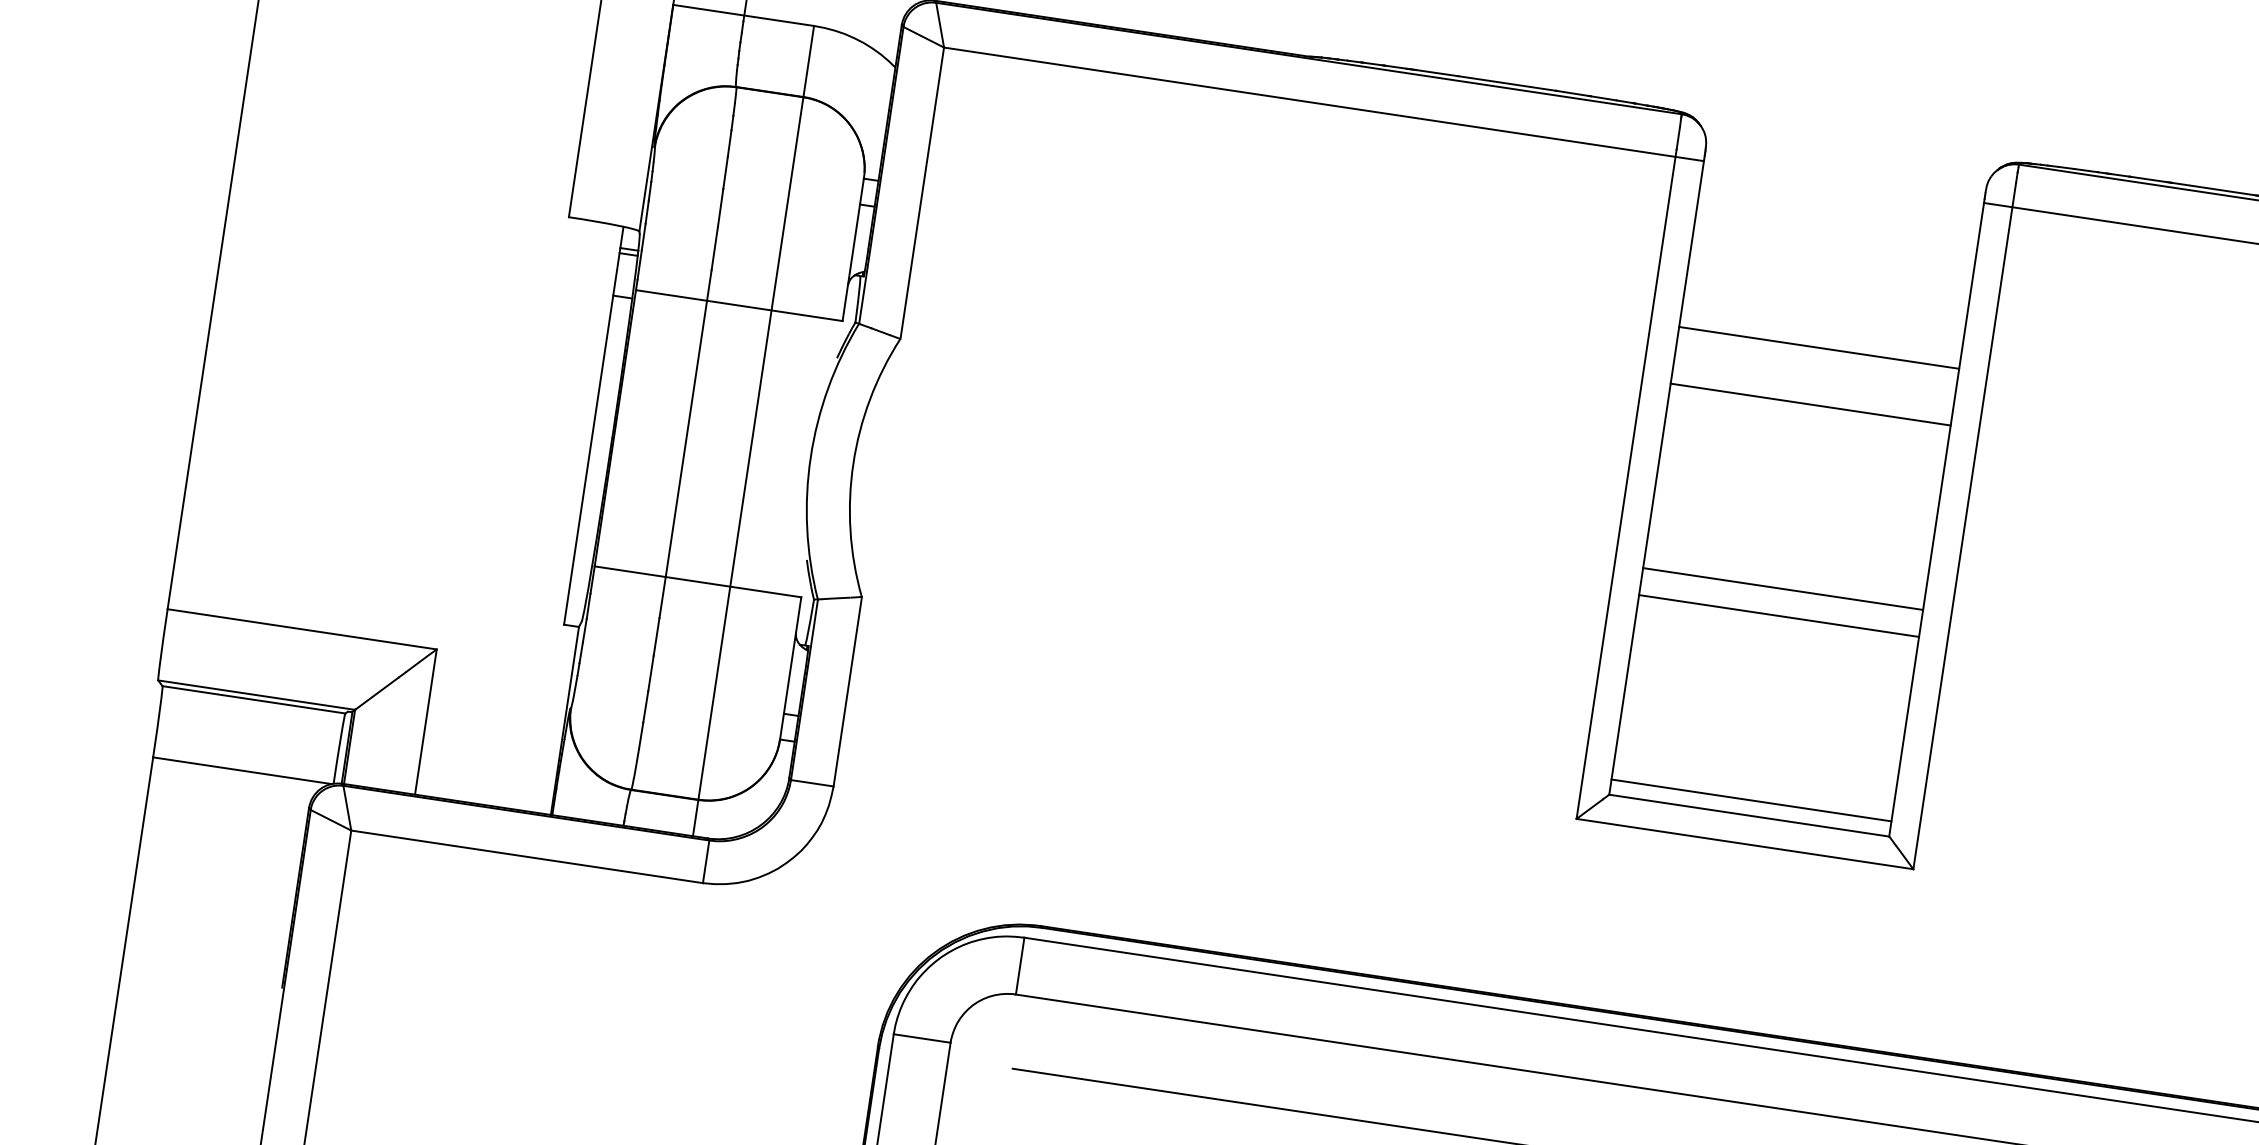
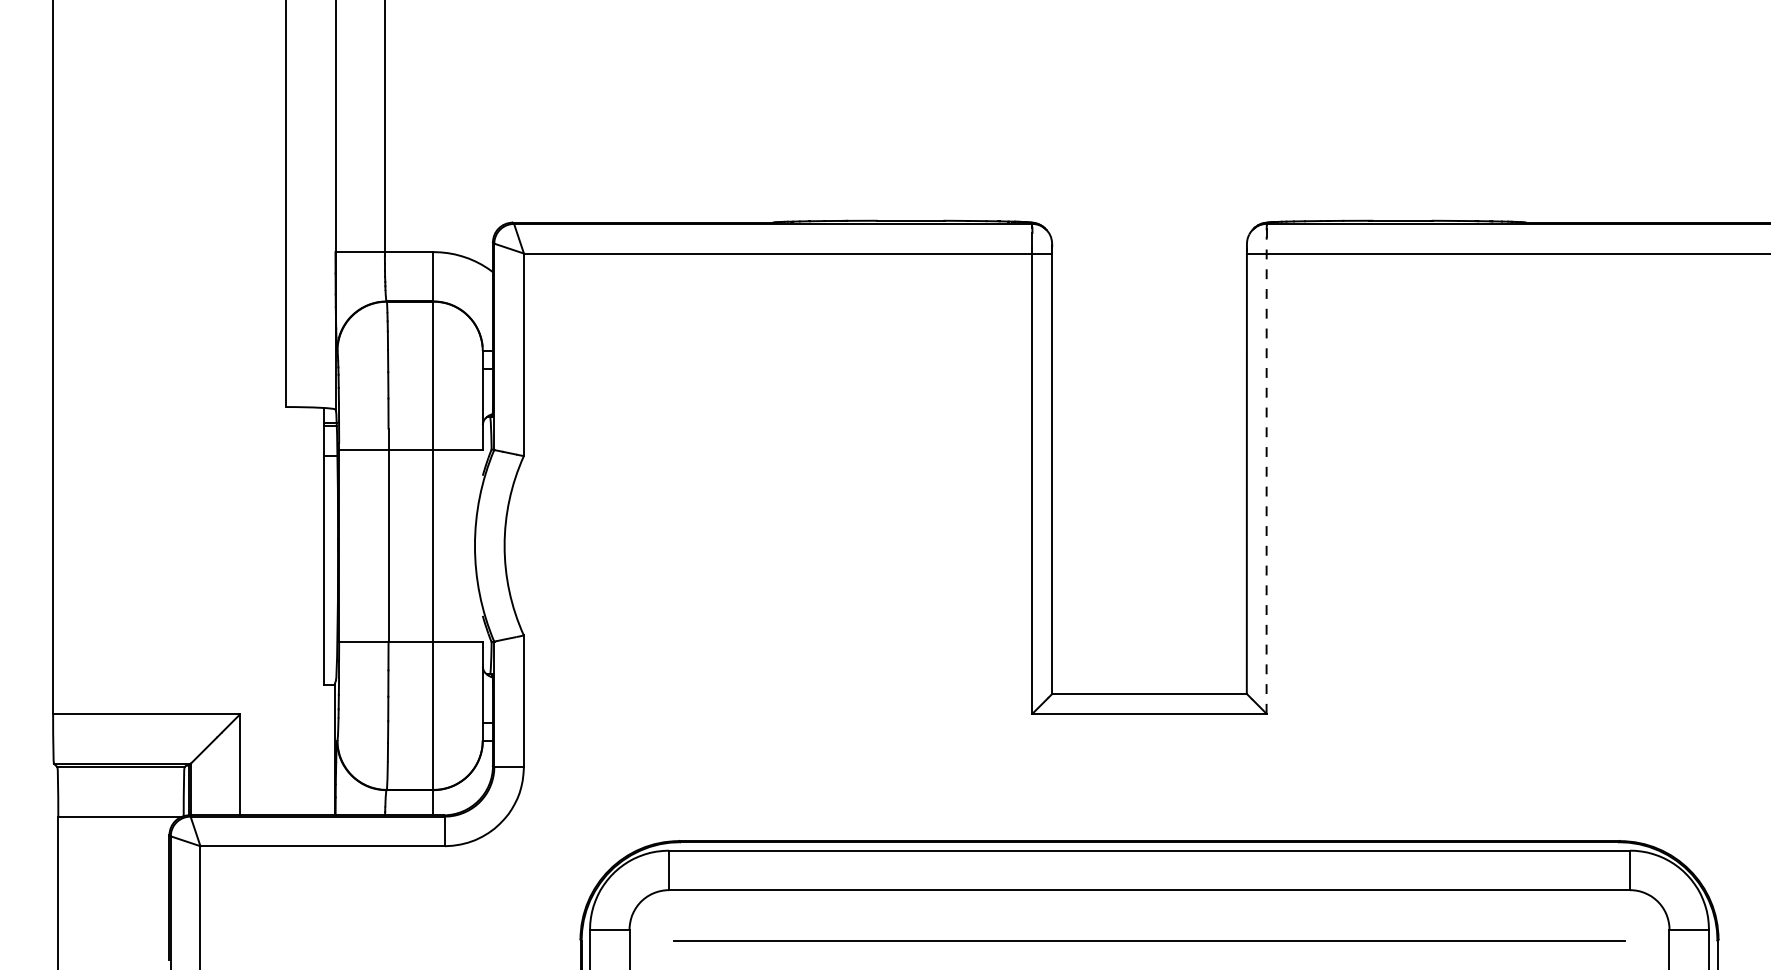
line: (1819, 347) -> (1149, 368), removed
line: (1810, 404) -> (1149, 408), removed
line: (1964, 525) -> (1266, 474), solid -> dashed
line: (1783, 589) -> (1149, 536), removed
line: (1778, 616) -> (1149, 555), removed
line: (1751, 800) -> (1149, 683), removed

